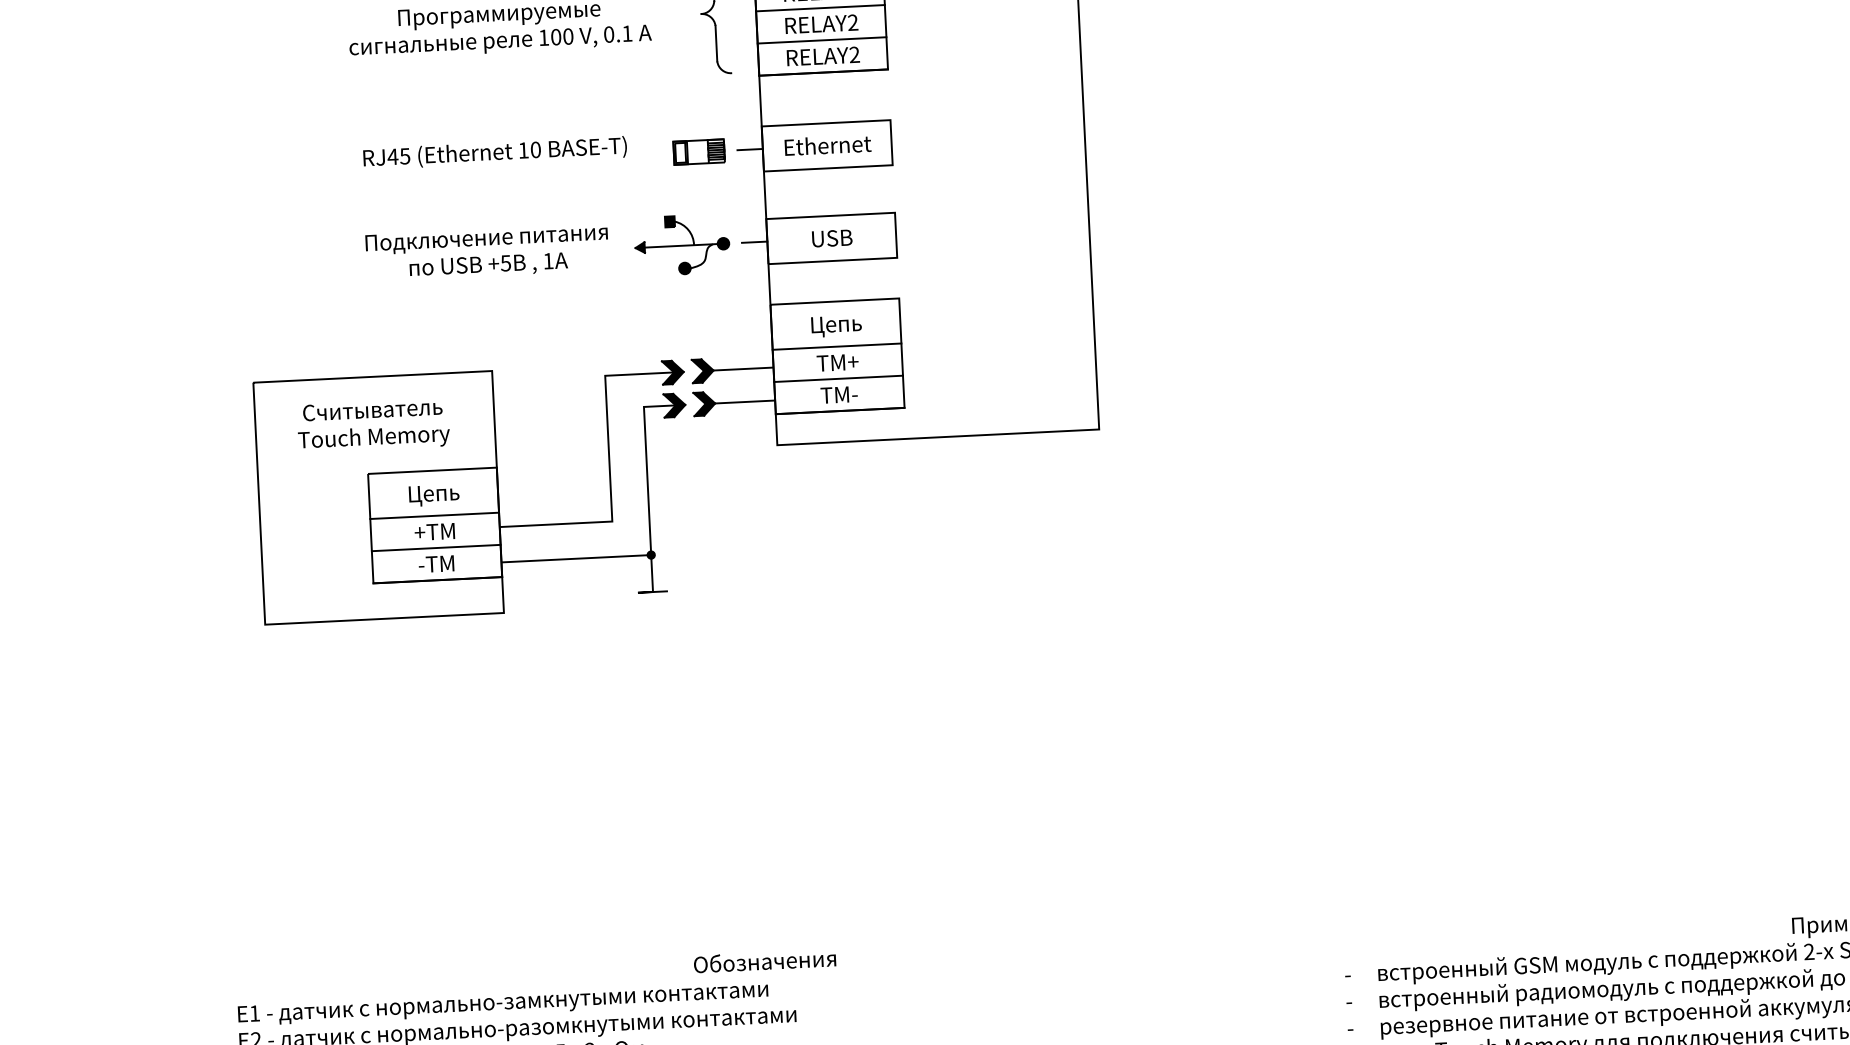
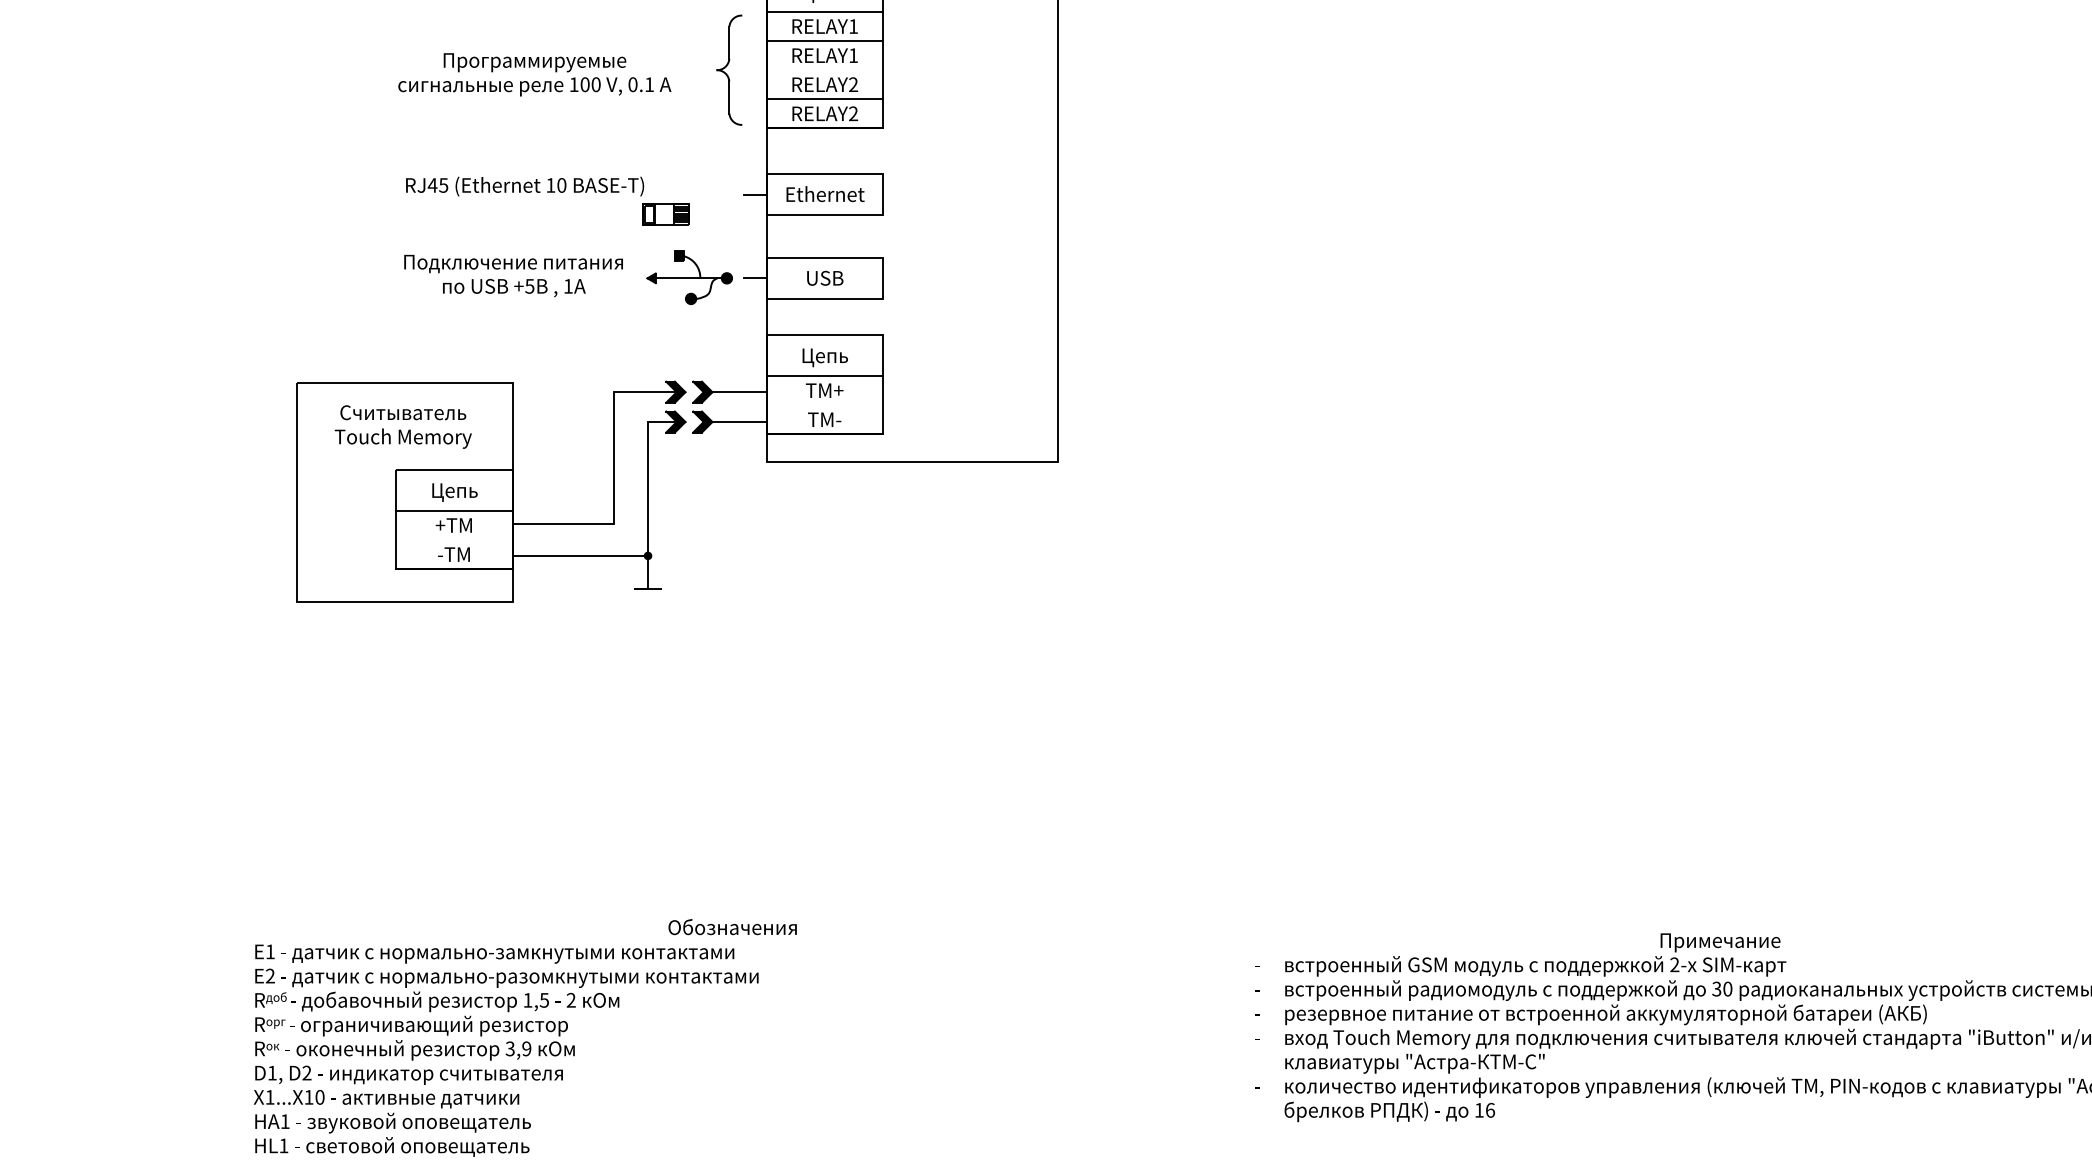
line: (820, 8) -> (824, 70), removed
part: (698, 151) -> (665, 214), moved
line: (838, 379) -> (824, 405), removed
line: (436, 548) -> (454, 540), removed

